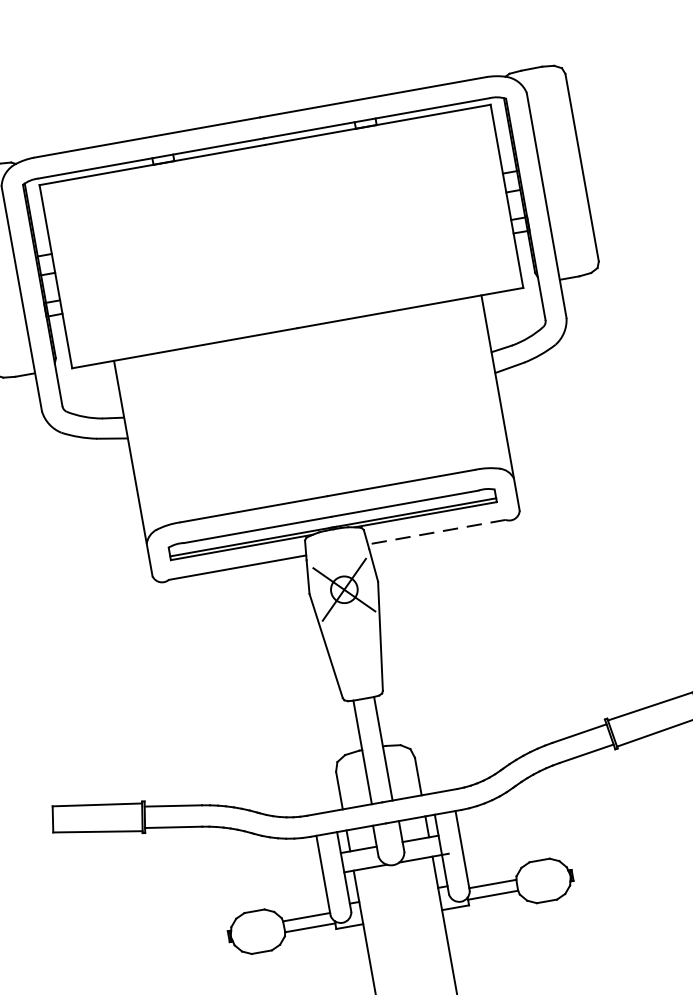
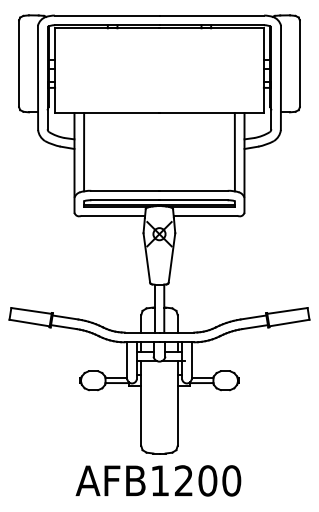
line: (474, 384) -> (234, 152), added
line: (150, 442) -> (84, 152), added
line: (436, 531) -> (205, 215), dashed -> solid

